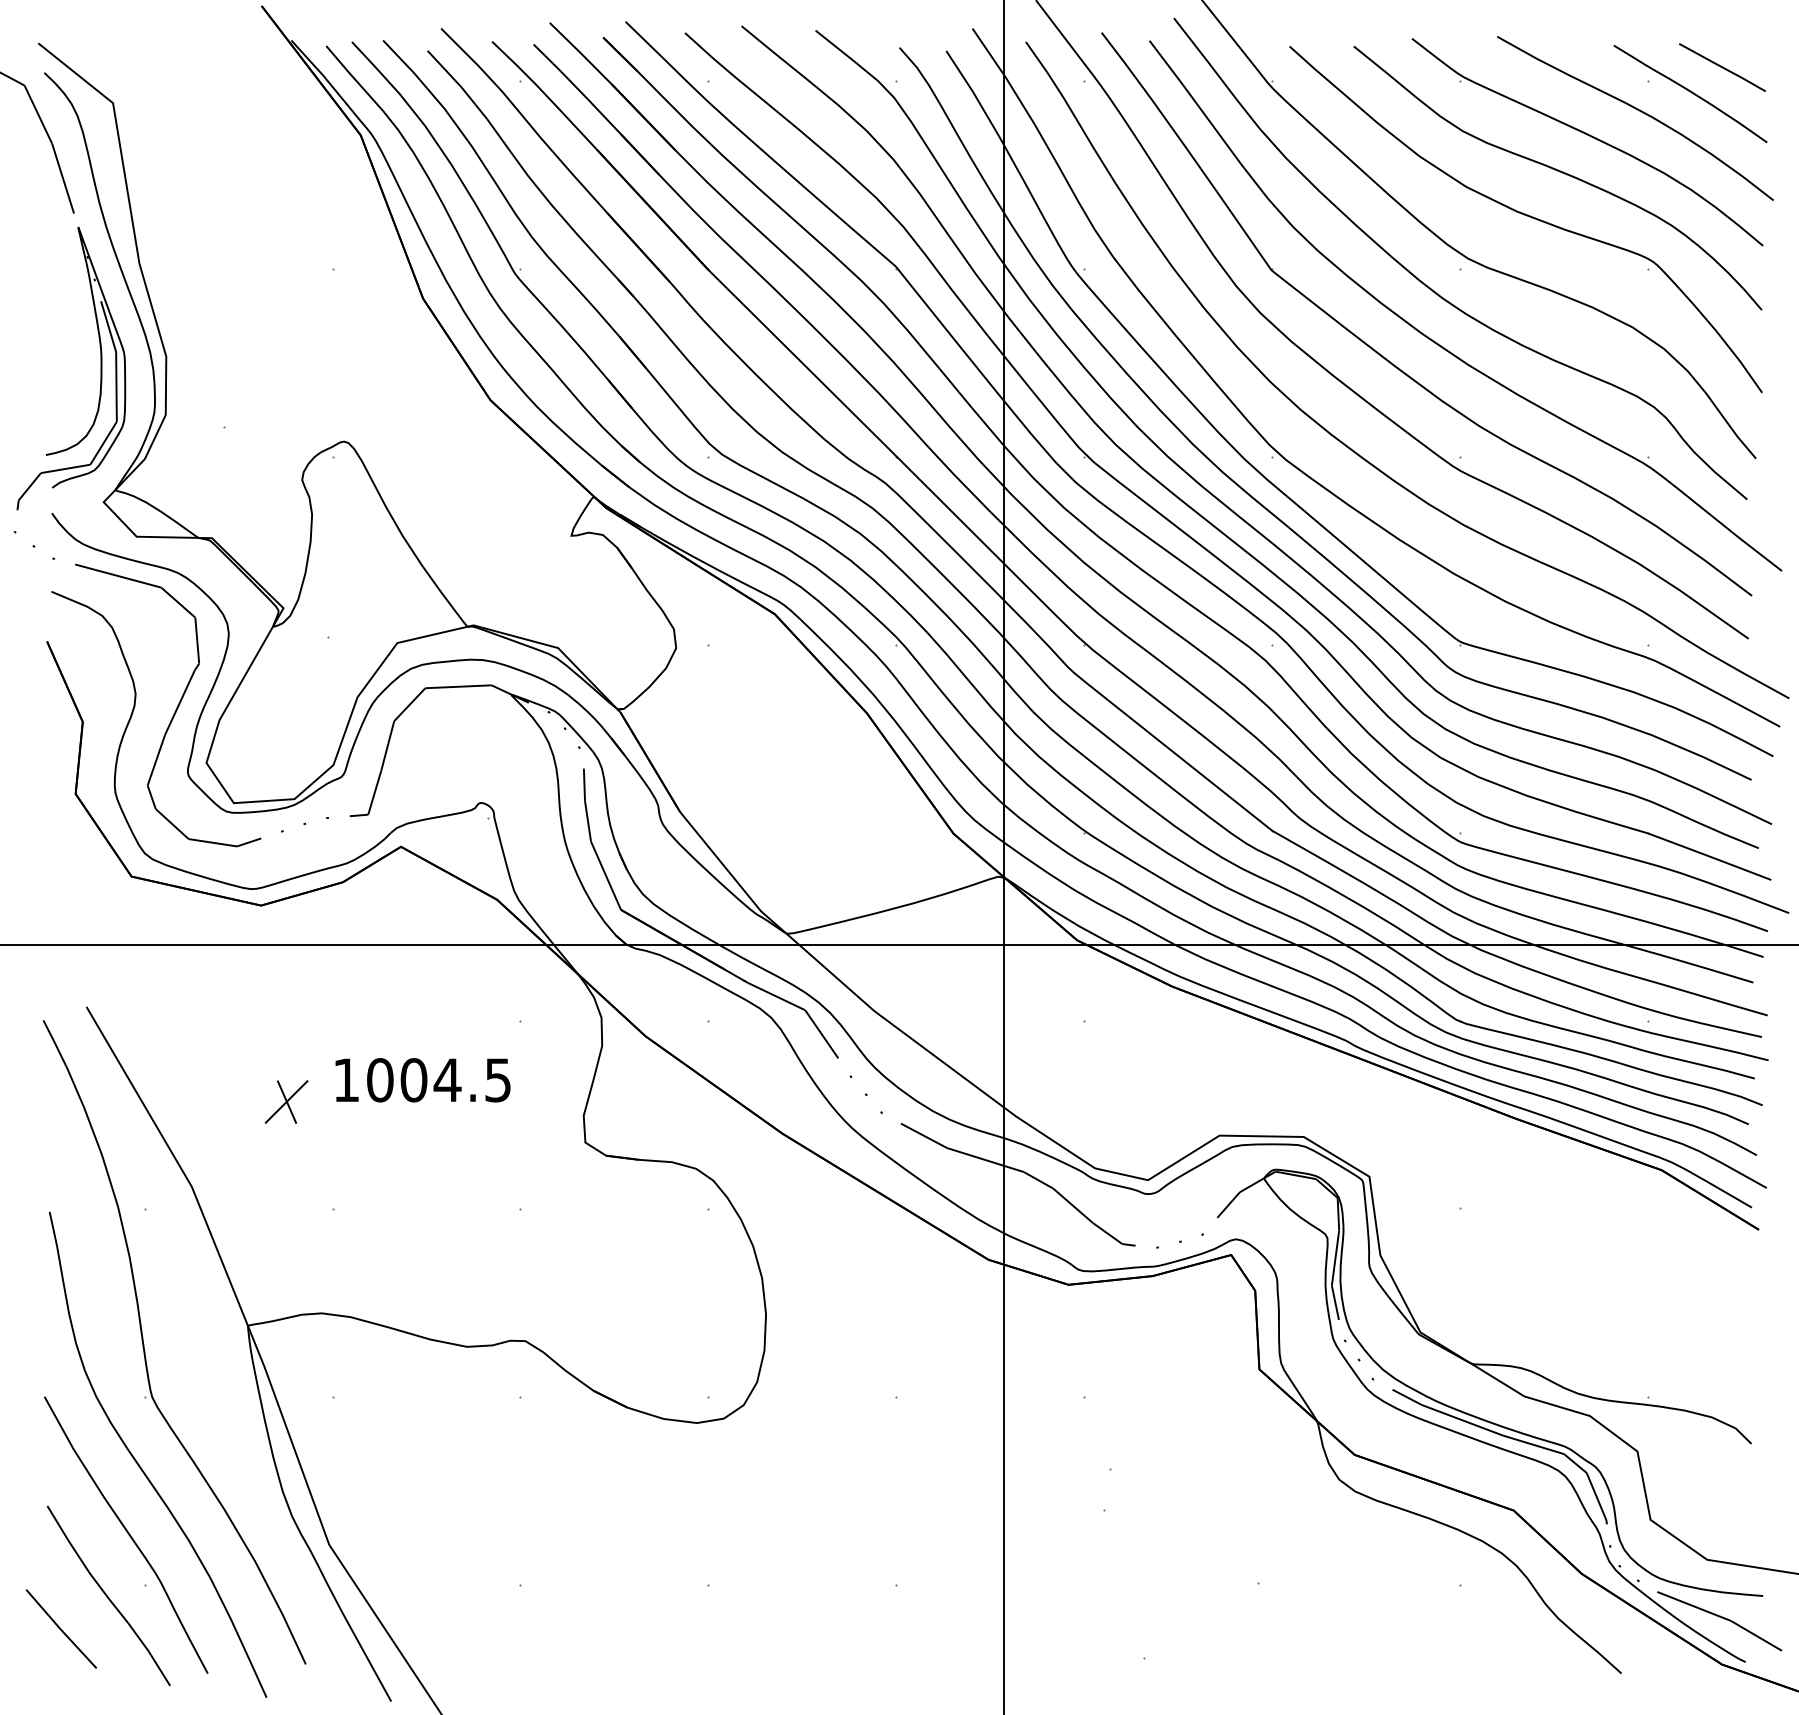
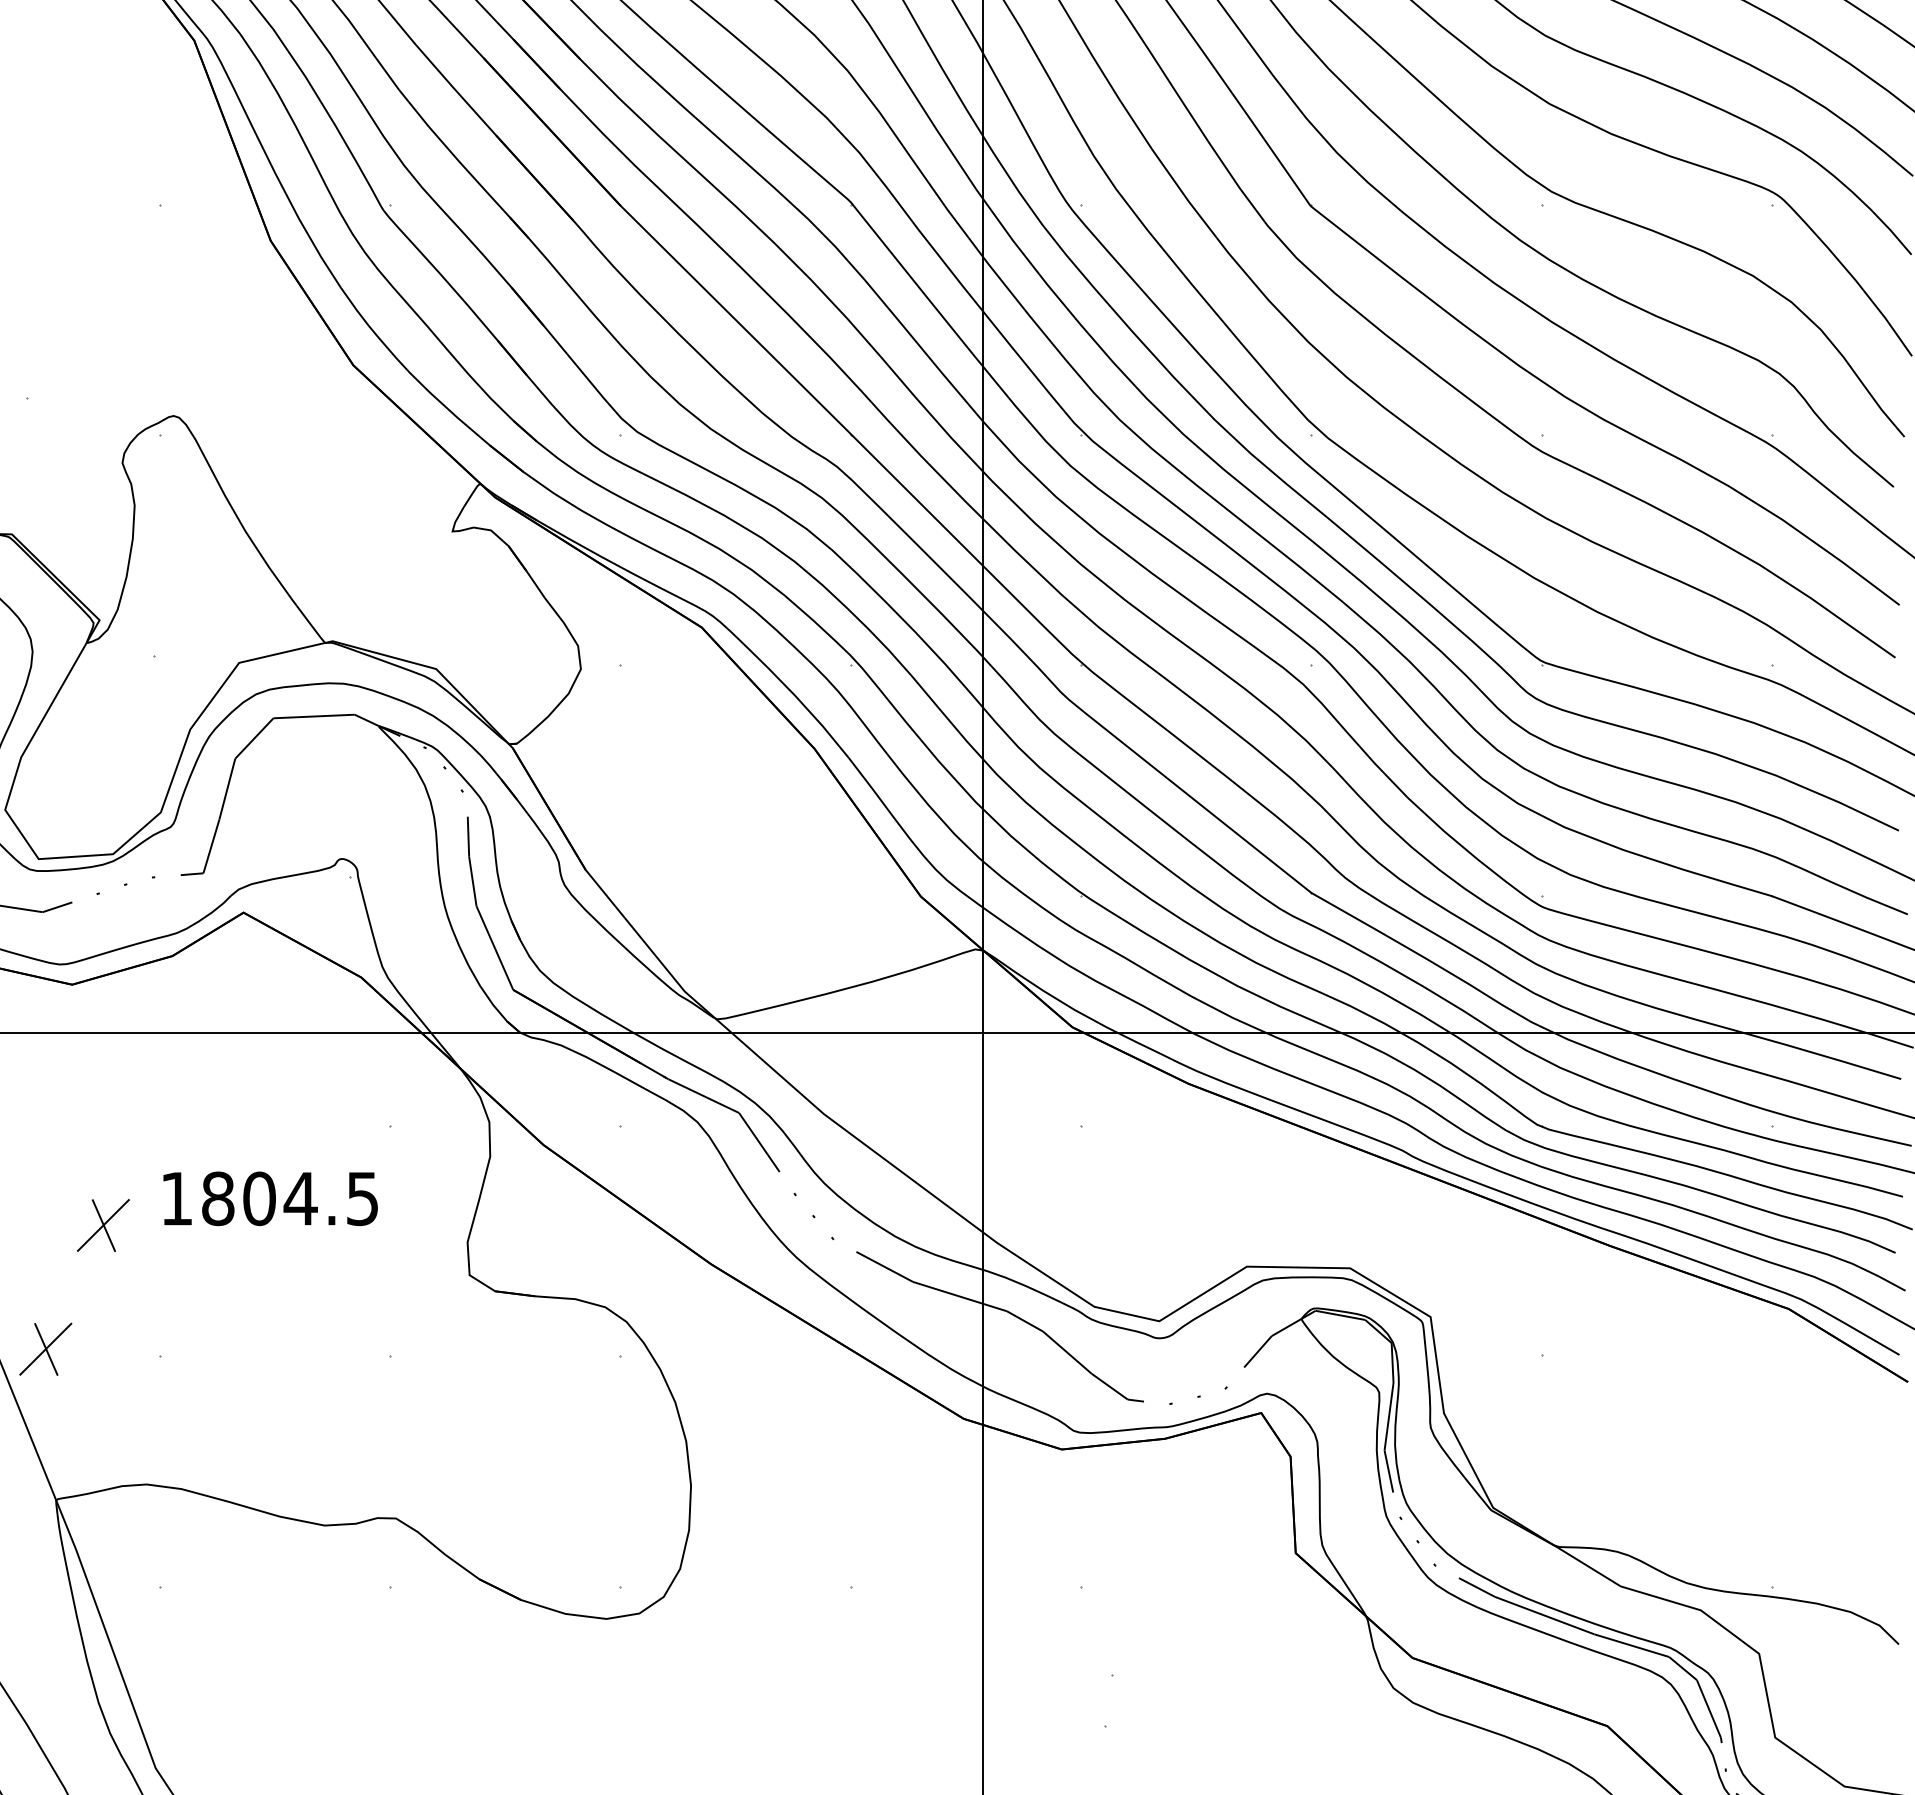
text: (380, 1080) -> (218, 1199), 1004.5 -> 1804.5
part: (239, 1202) -> (45, 1348), added

